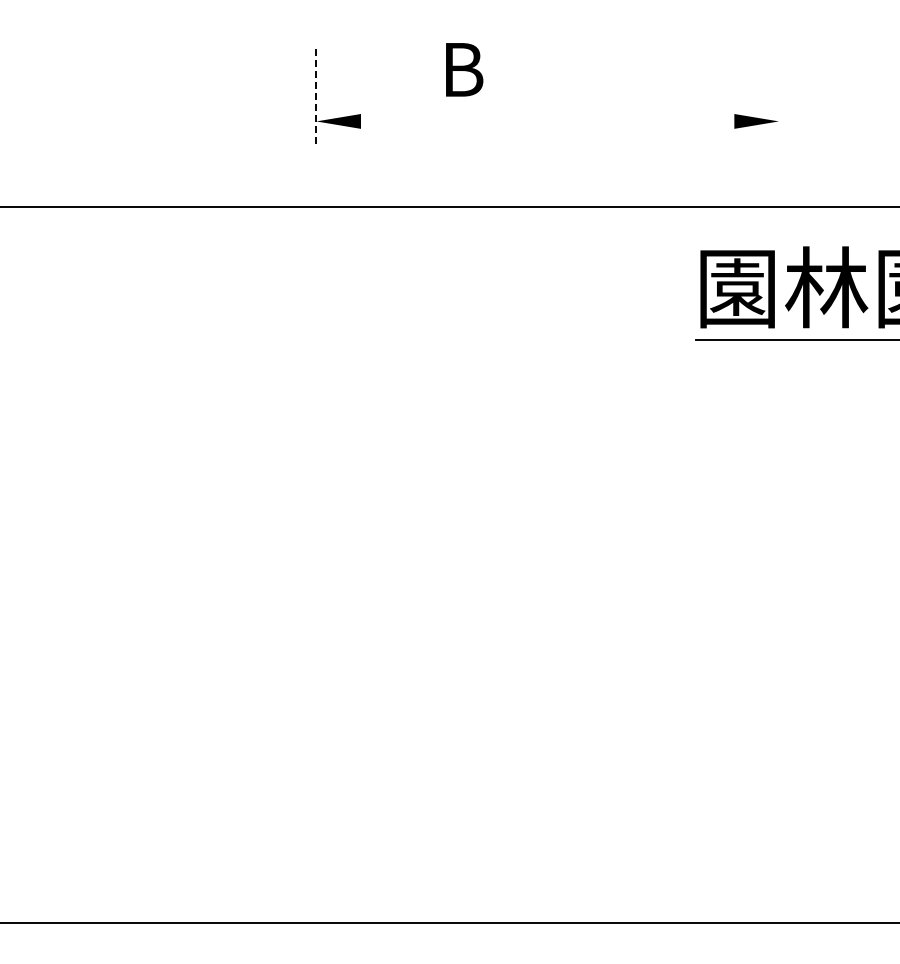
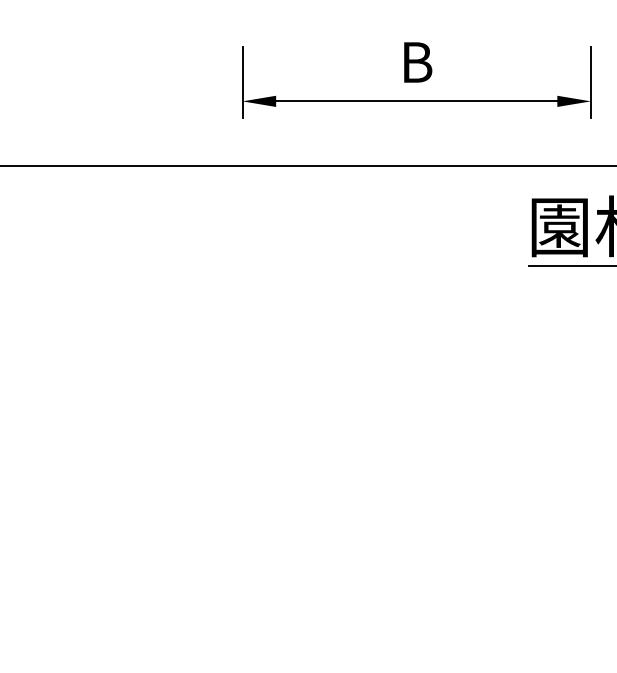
text: (464, 69) -> (418, 62), moved
line: (778, 96) -> (590, 82), added
line: (316, 97) -> (242, 83), dashed -> solid
line: (547, 121) -> (416, 101), added

